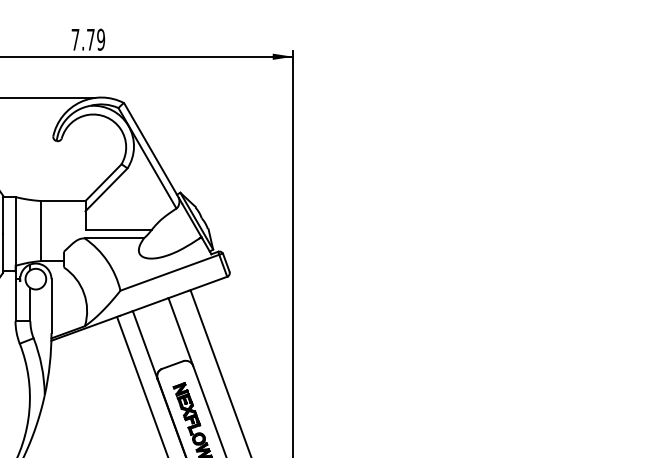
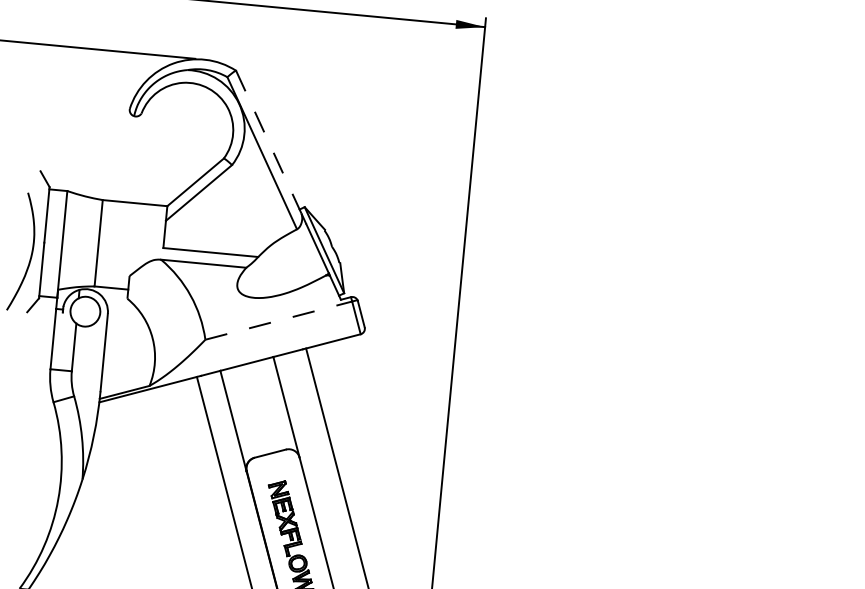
line: (151, 150) -> (269, 142), solid -> dashed
line: (169, 272) -> (278, 320), solid -> dashed

